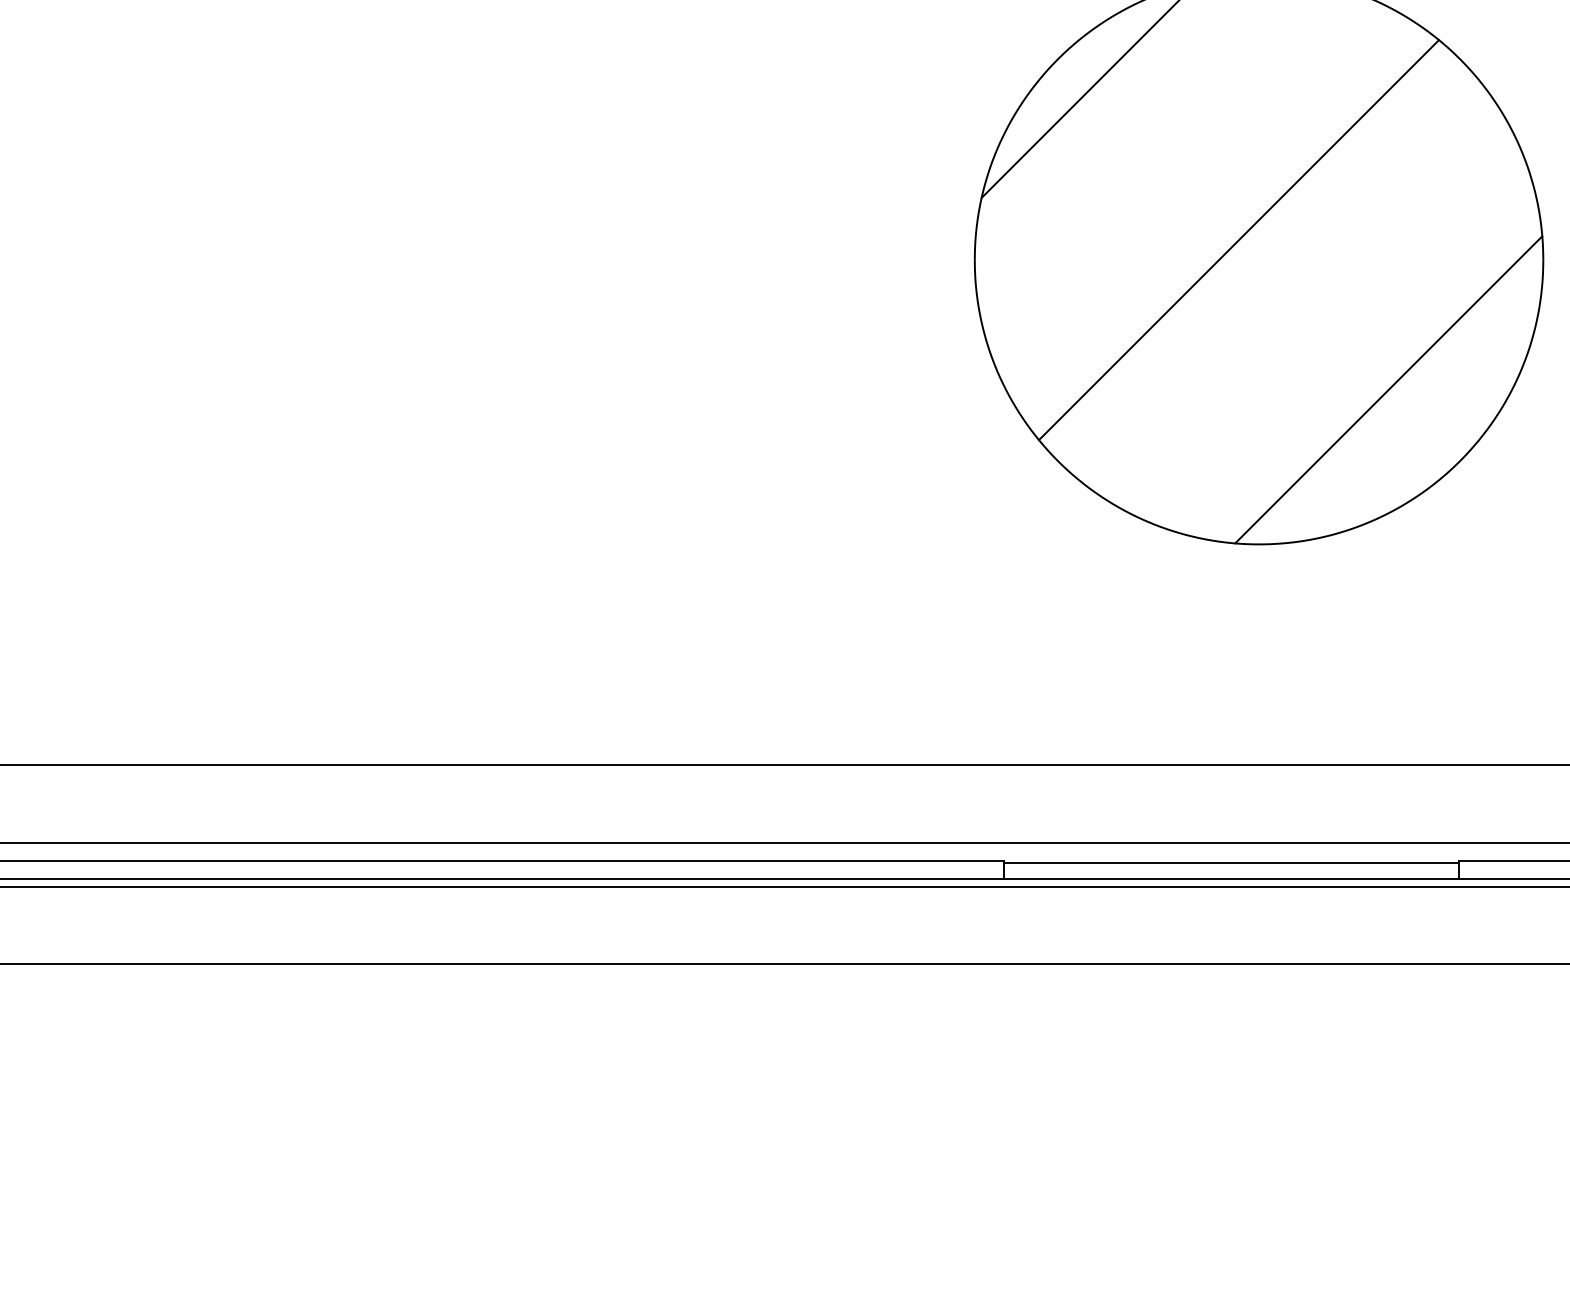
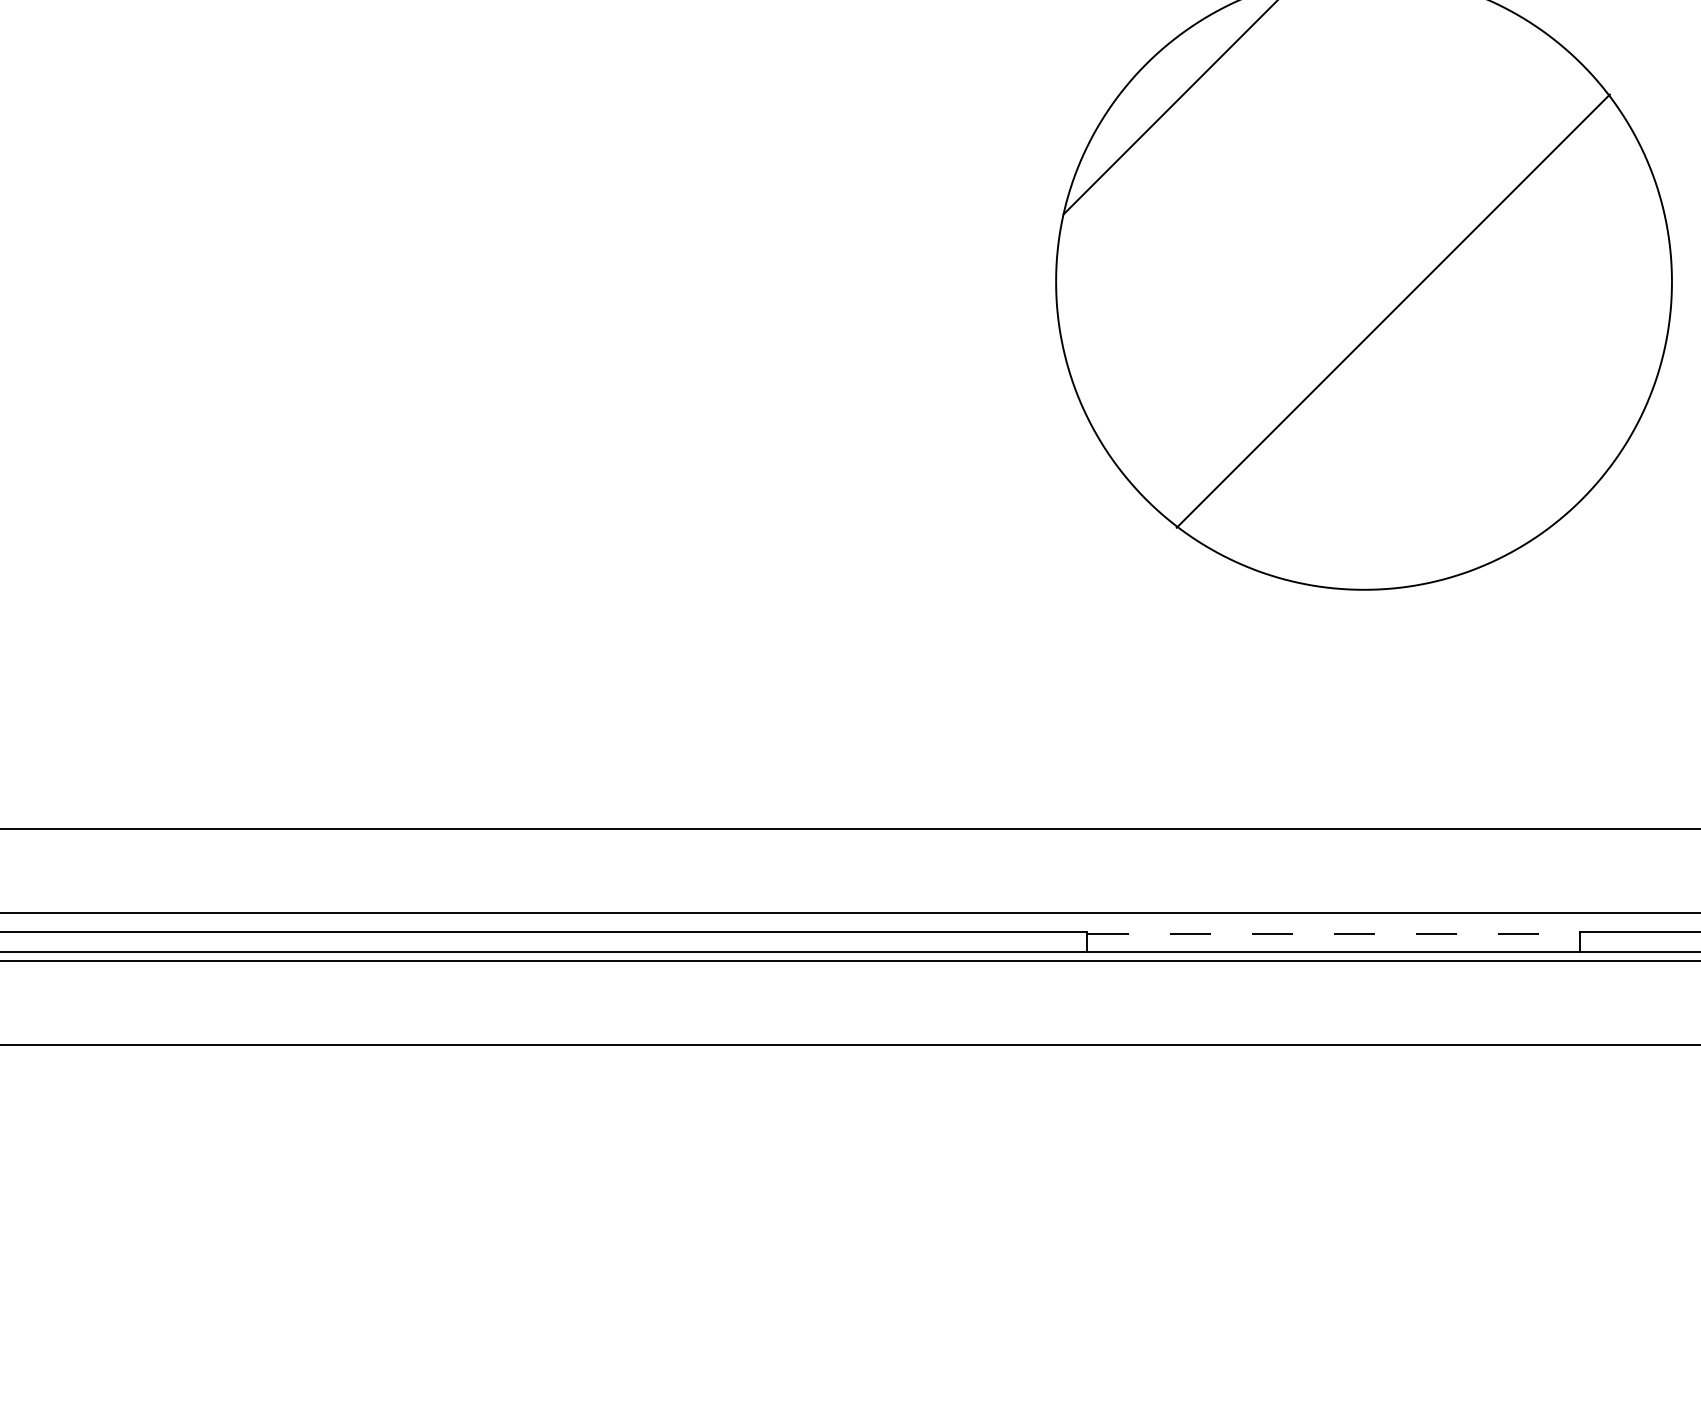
line: (1238, 239) -> (1392, 310), moved
line: (1388, 389) -> (1504, 422), removed
line: (1231, 862) -> (1334, 934), solid -> dashed

